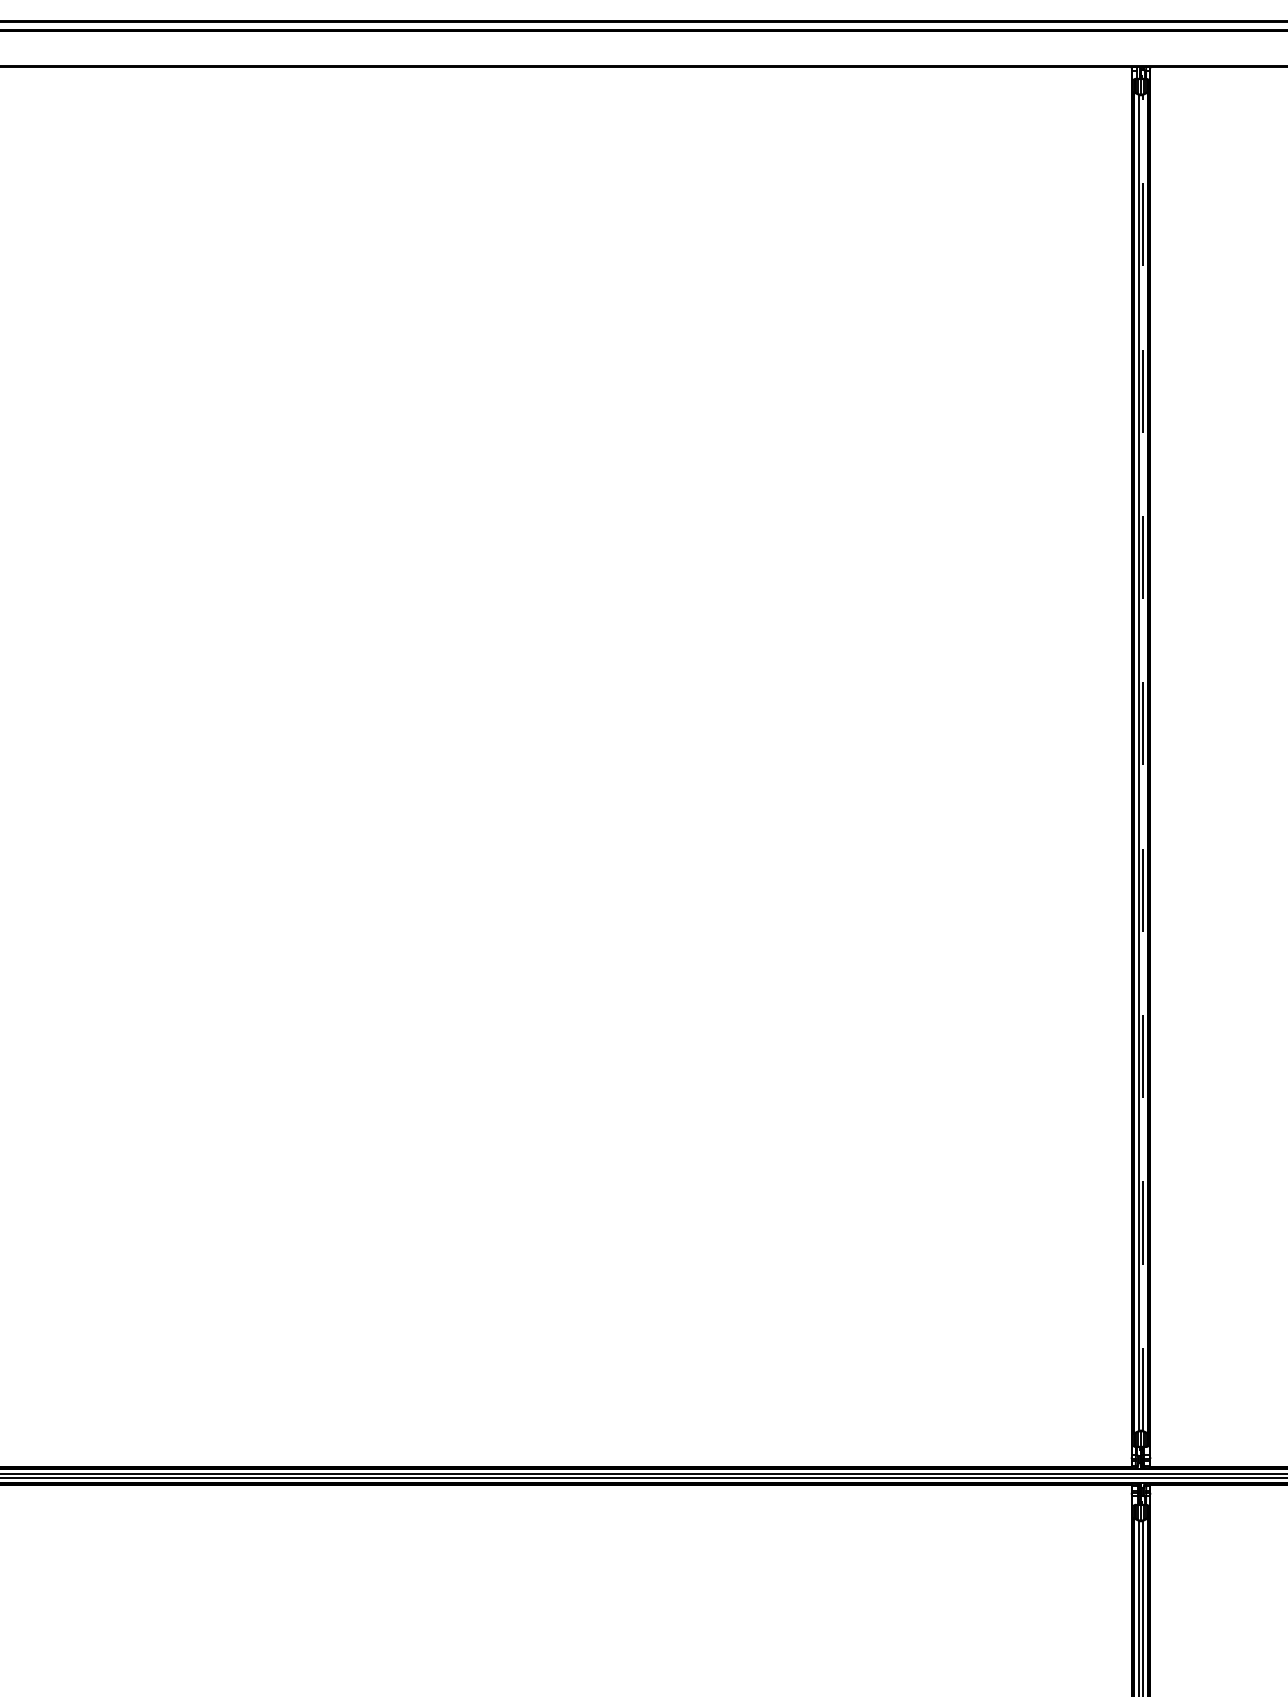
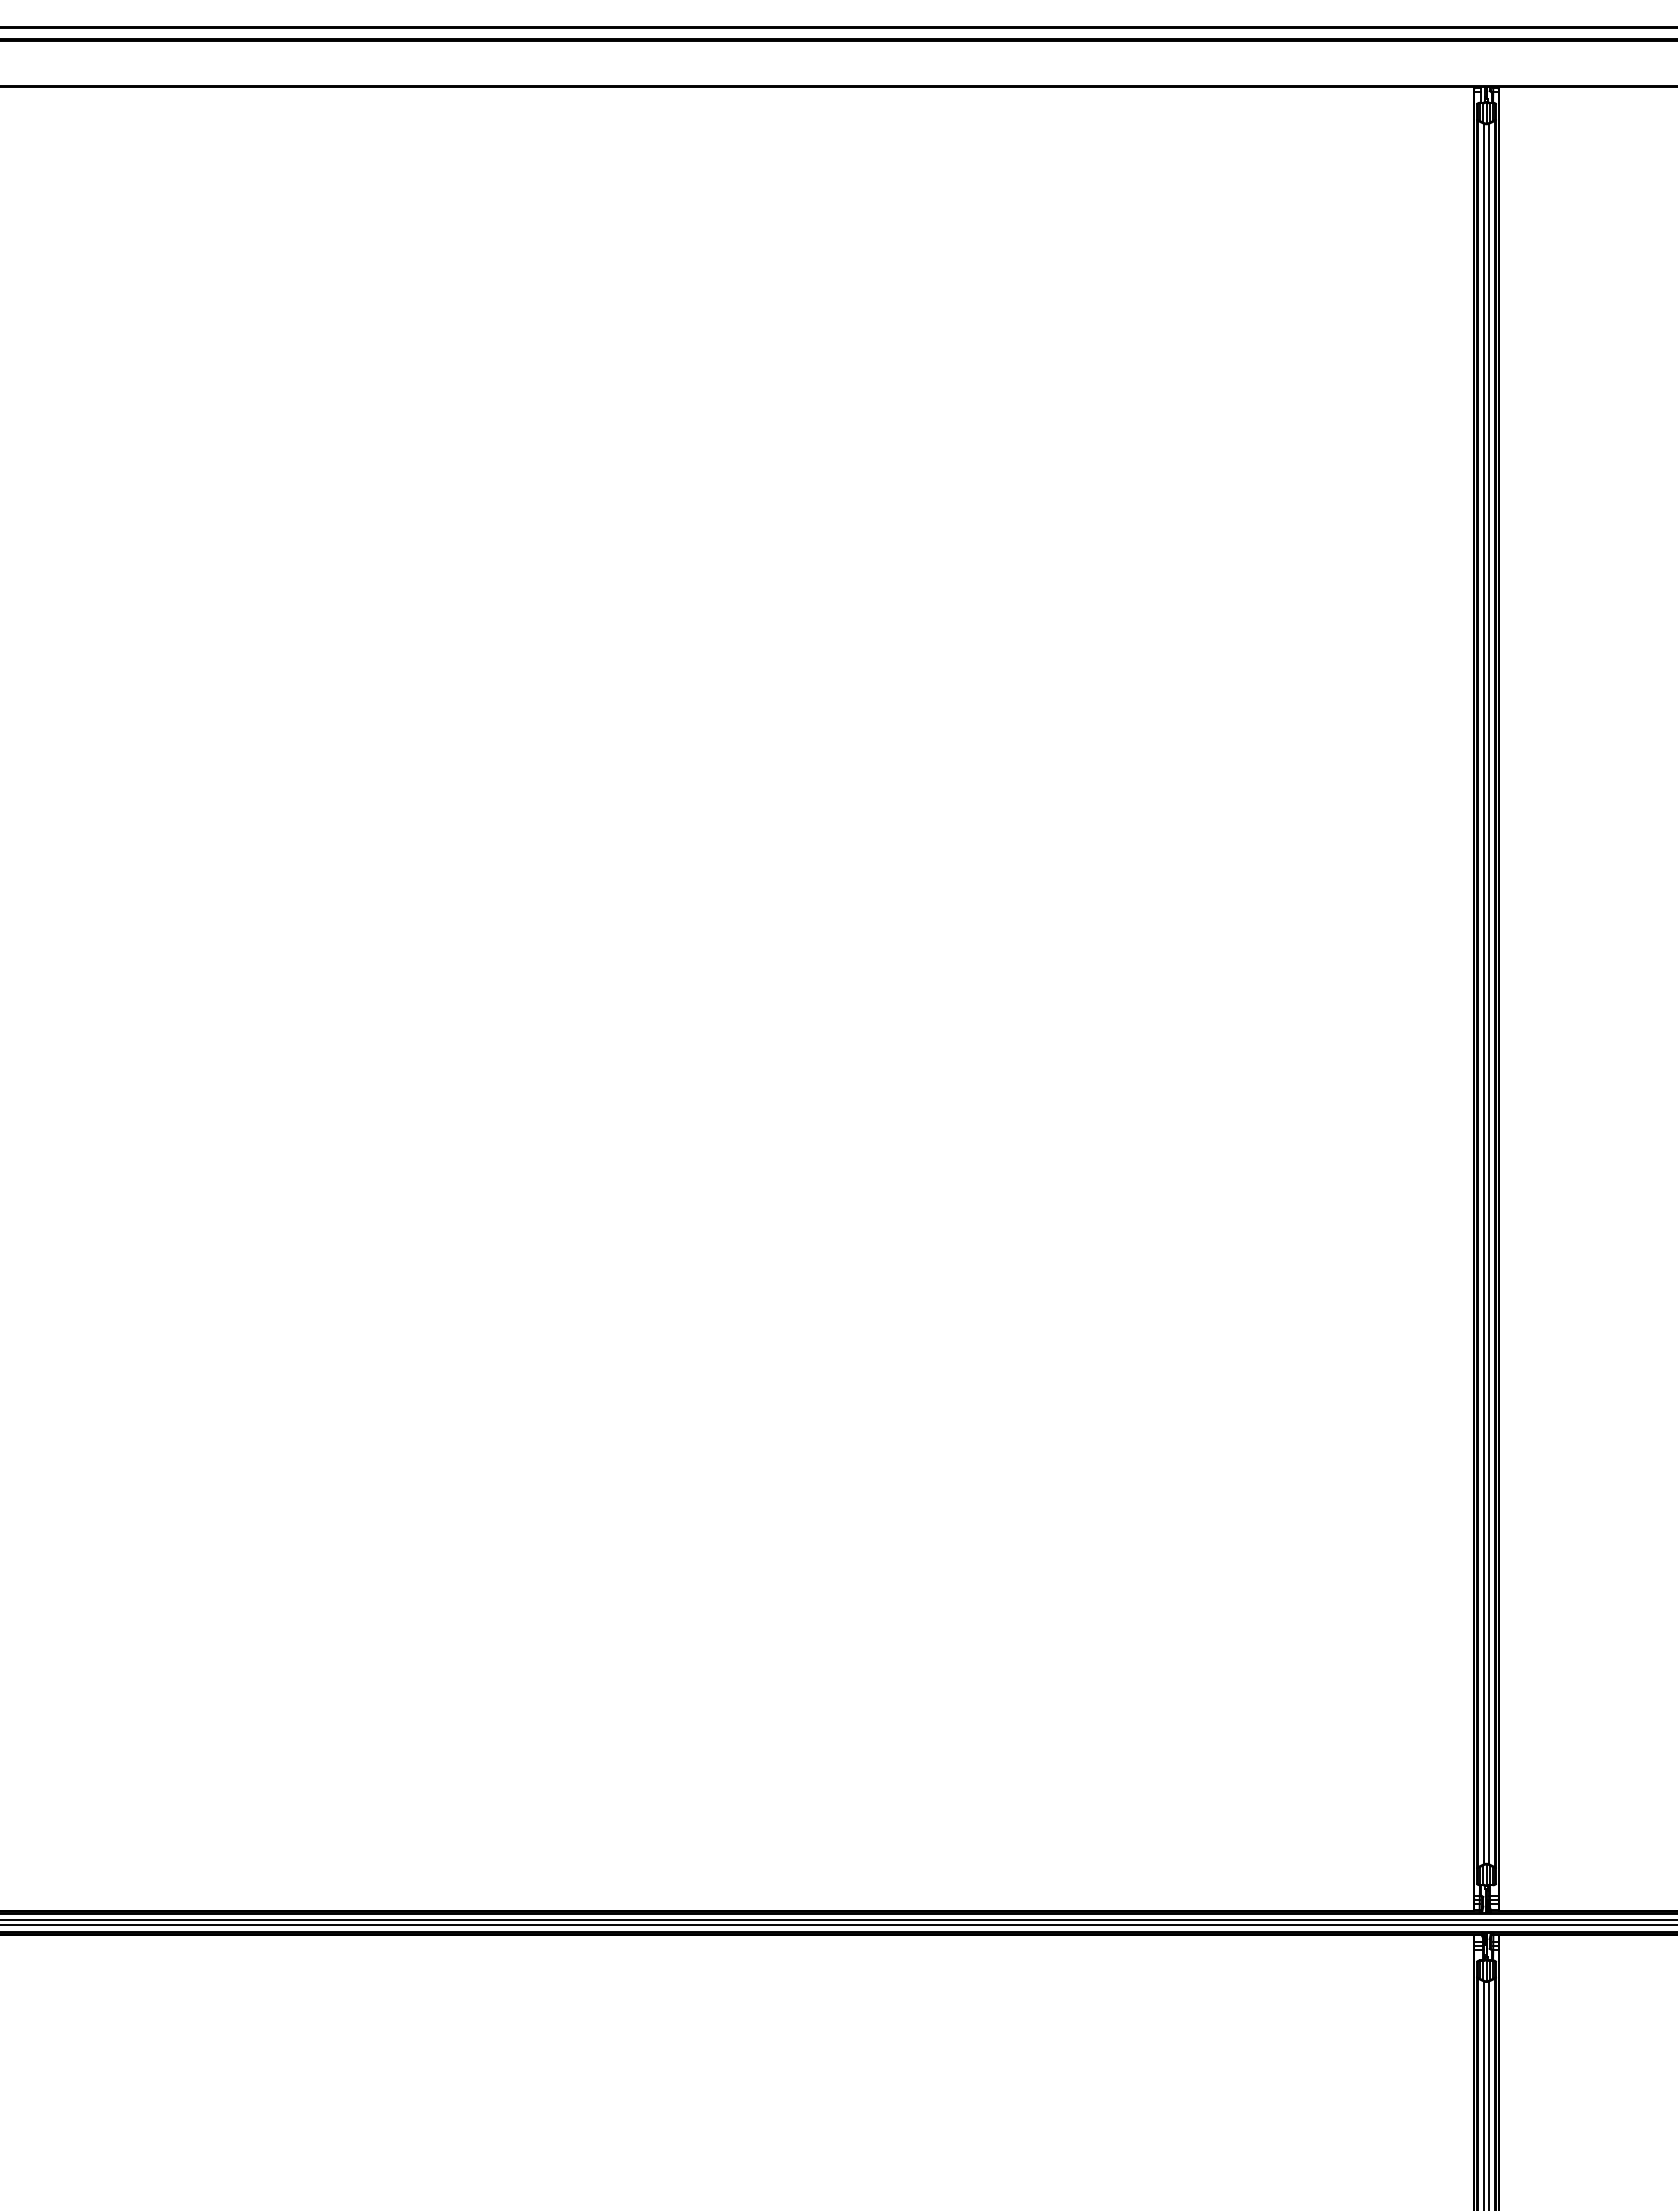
line: (1143, 762) -> (1489, 993), dashed -> solid

